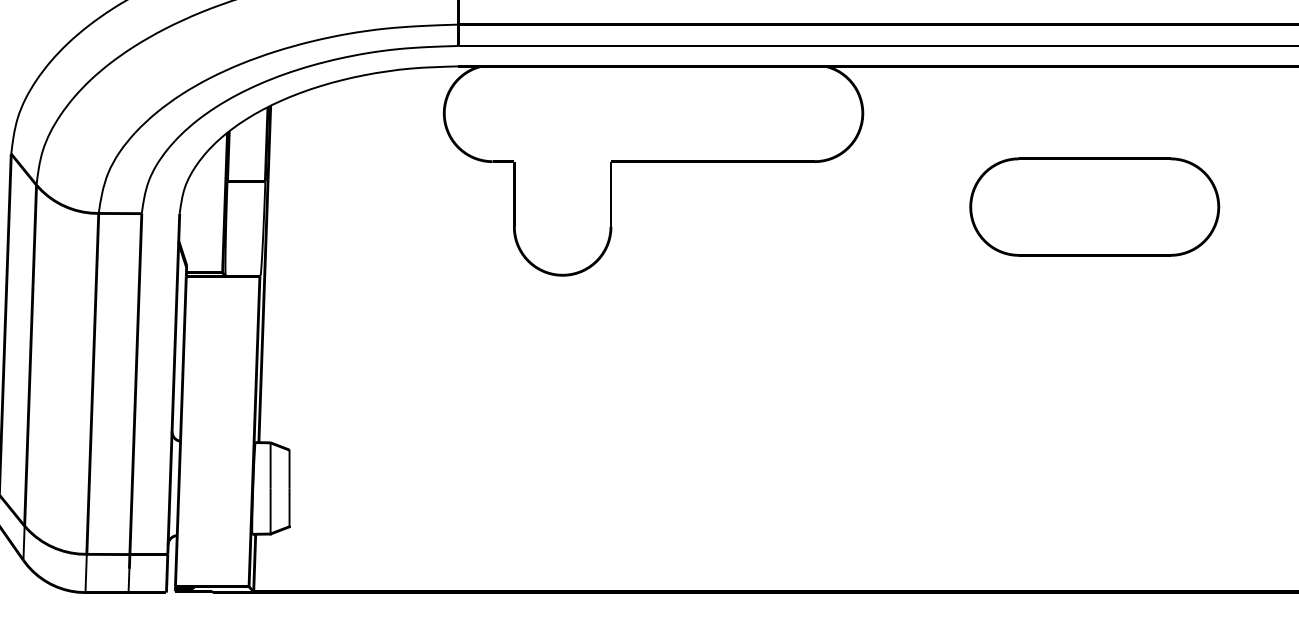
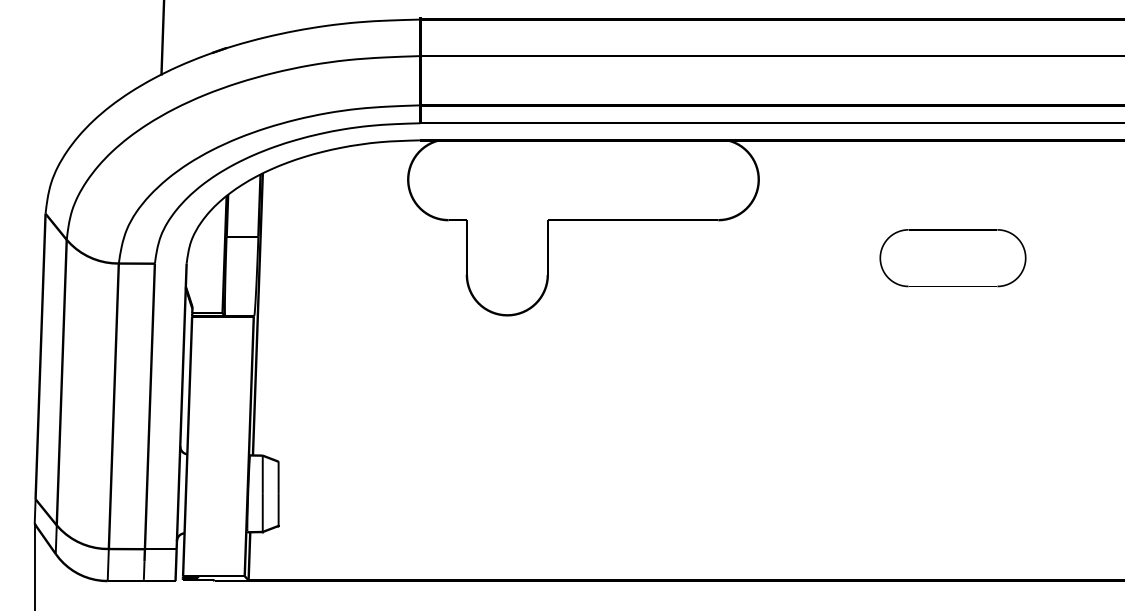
part: (1094, 206) -> (952, 257), size x0.7

